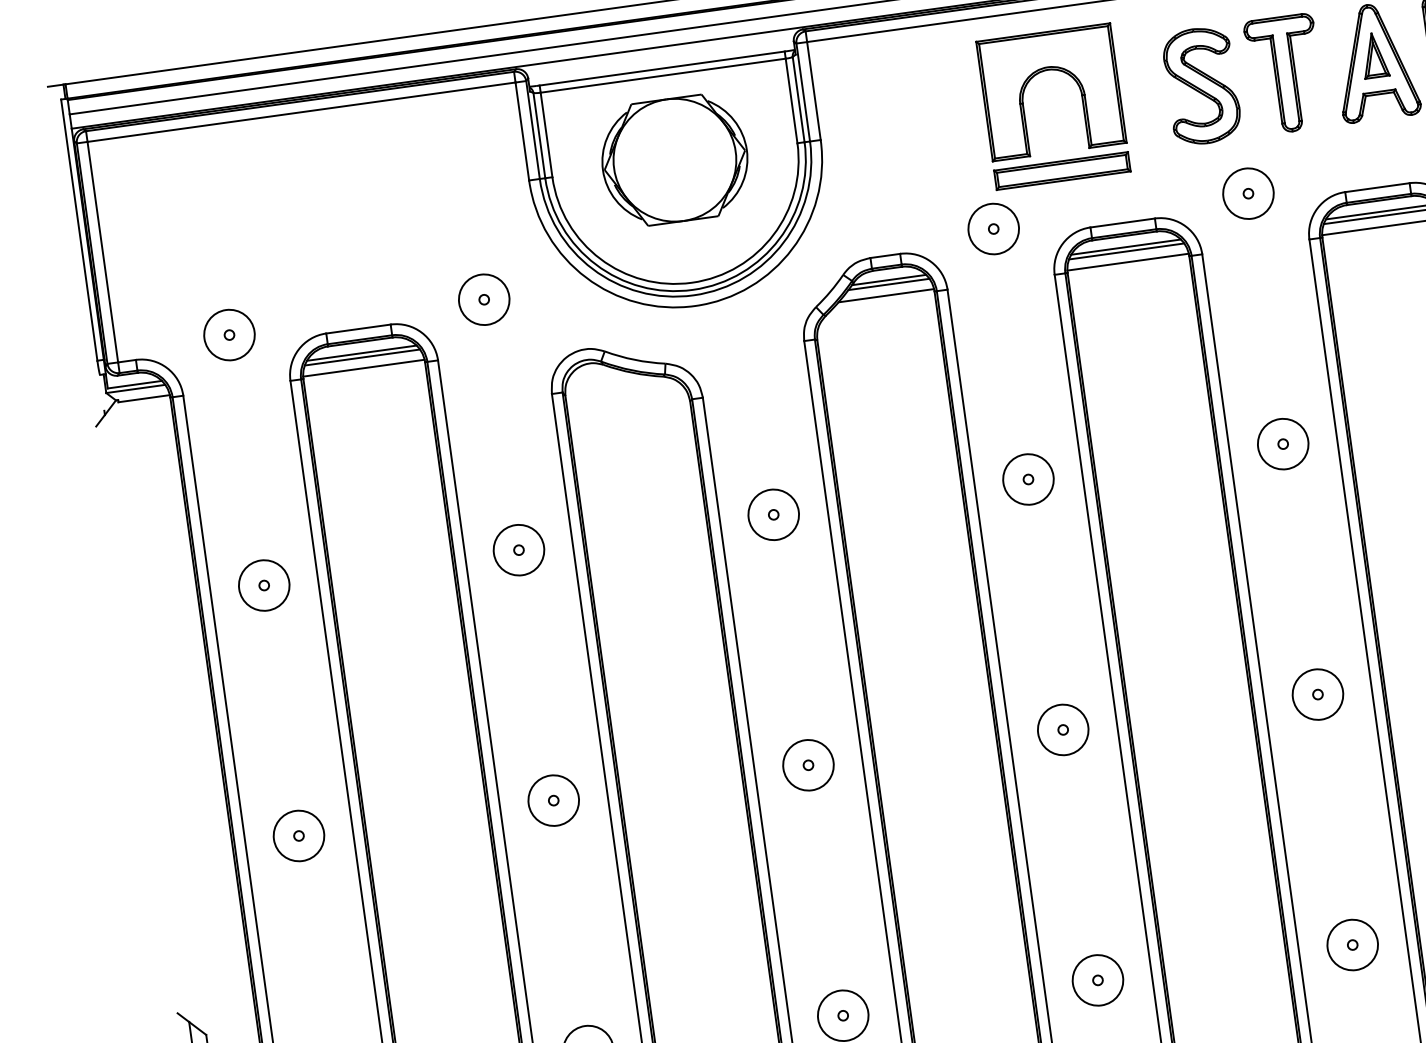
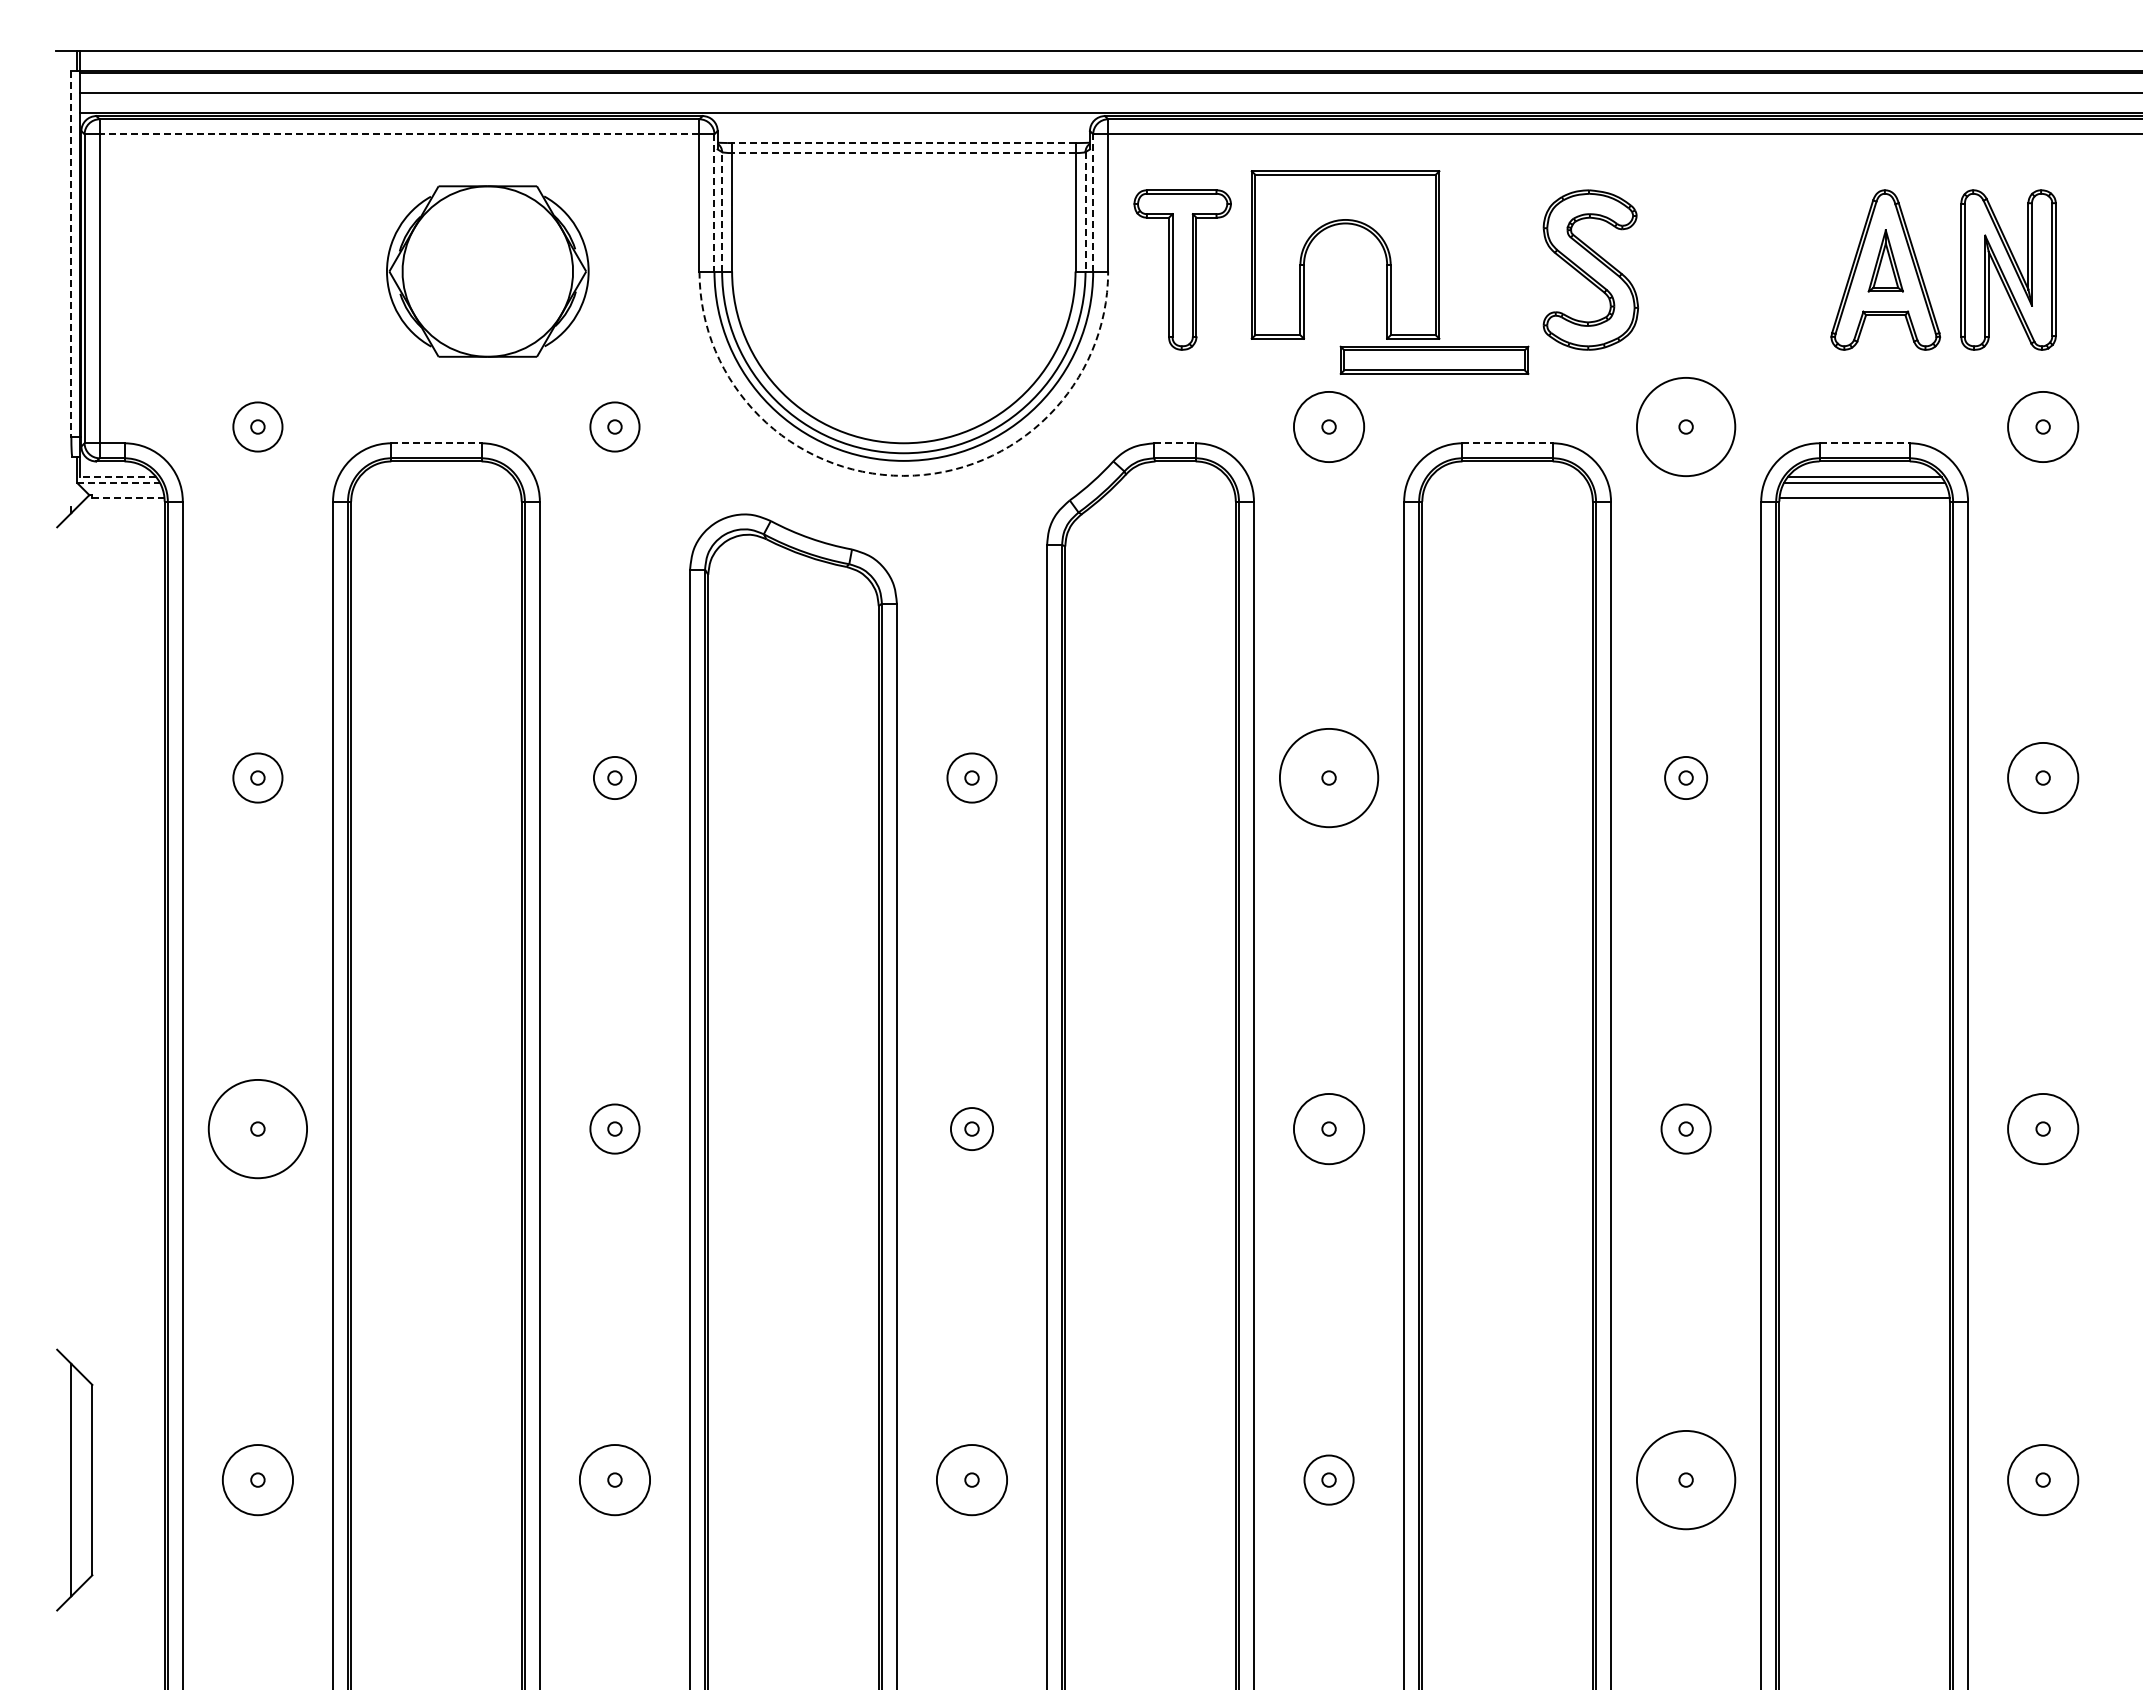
line: (662, 68) -> (903, 143), solid -> dashed
part: (1048, 70) -> (1345, 224), moved
part: (1285, 74) -> (1182, 269), moved
line: (663, 76) -> (903, 153), solid -> dashed
part: (1201, 85) -> (1590, 269), moved
line: (803, 92) -> (1093, 202), solid -> dashed
line: (798, 99) -> (1085, 211), solid -> dashed
line: (301, 112) -> (399, 134), solid -> dashed
line: (533, 129) -> (714, 202), solid -> dashed
line: (539, 135) -> (722, 211), solid -> dashed
part: (674, 160) -> (487, 271), moved
line: (1378, 187) -> (1865, 443), solid -> dashed
circle: (1248, 193) -> (1686, 426), size x1.4
line: (1123, 223) -> (1508, 443), solid -> dashed
line: (79, 230) -> (71, 254), solid -> dashed
line: (1126, 247) -> (1507, 477), removed
line: (1126, 251) -> (1507, 483), removed
line: (885, 256) -> (1174, 443), solid -> dashed
line: (1128, 262) -> (1507, 498), removed
line: (889, 280) -> (1175, 477), removed
line: (889, 284) -> (1174, 483), removed
line: (886, 295) -> (1168, 498), removed
circle: (483, 299) -> (614, 426), size x0.7
arc: (694, 305) -> (903, 475), solid -> dashed
line: (358, 329) -> (436, 443), solid -> dashed
circle: (229, 334) -> (257, 426), size x0.7
line: (361, 353) -> (436, 477), removed
line: (362, 357) -> (436, 483), removed
line: (363, 368) -> (436, 498), removed
line: (135, 384) -> (118, 477), solid -> dashed
line: (136, 389) -> (119, 483), solid -> dashed
line: (144, 398) -> (128, 498), solid -> dashed
circle: (1283, 443) -> (1686, 777), size x0.6
circle: (1028, 479) -> (1328, 777), size x1.4
circle: (773, 514) -> (971, 777), size x0.7
circle: (518, 549) -> (614, 777), size x0.6
circle: (263, 585) -> (257, 777), size x0.7
circle: (1318, 694) -> (1686, 1128), size x0.7
circle: (808, 764) -> (971, 1128), size x0.6
circle: (553, 800) -> (614, 1128), size x0.7
circle: (298, 835) -> (257, 1128), size x1.4
circle: (1353, 945) -> (1686, 1480), size x1.4
circle: (1097, 980) -> (1328, 1480), size x0.7

